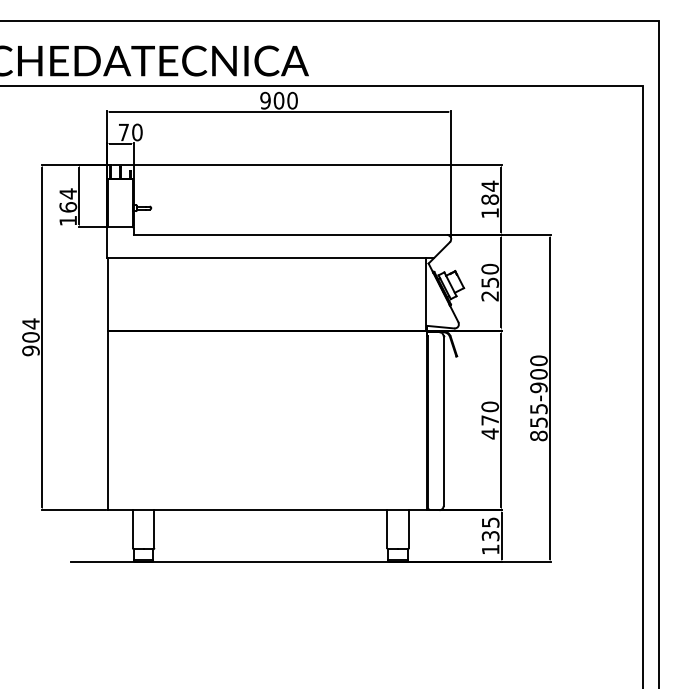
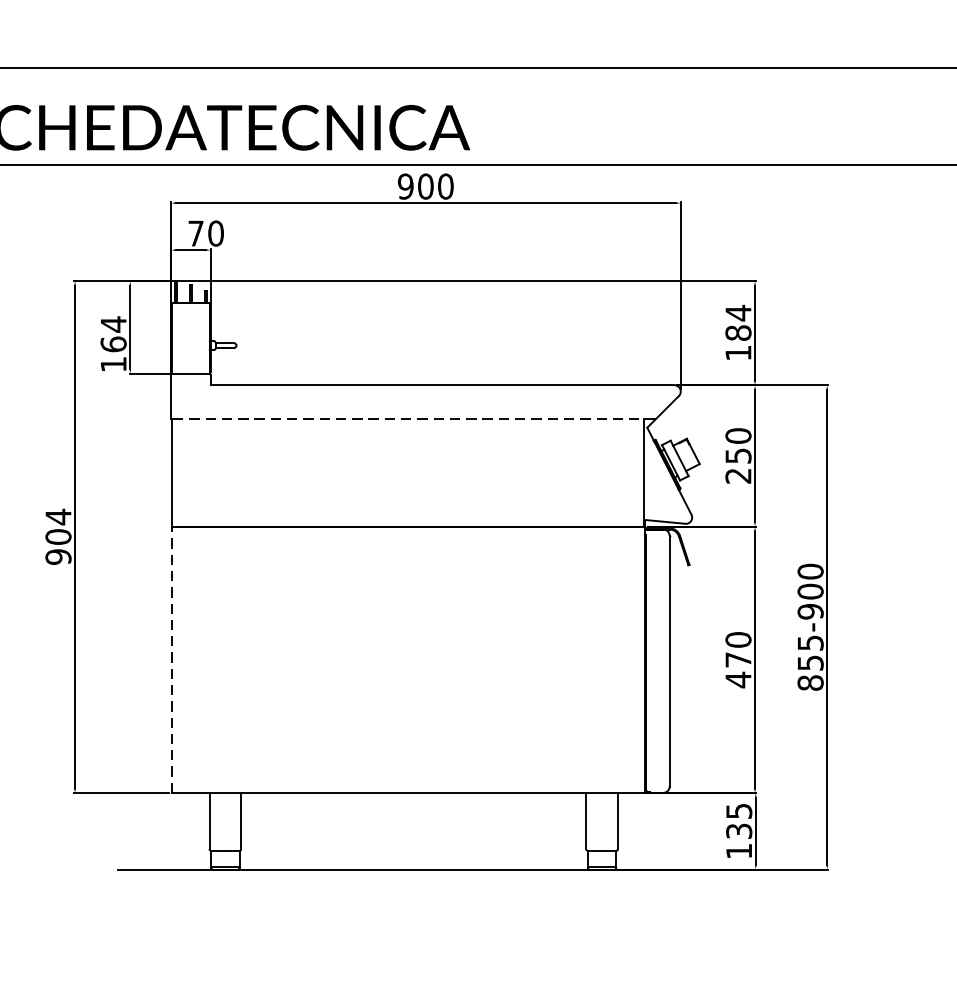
line: (270, 257) -> (413, 418), solid -> dashed
line: (107, 420) -> (171, 660), solid -> dashed

